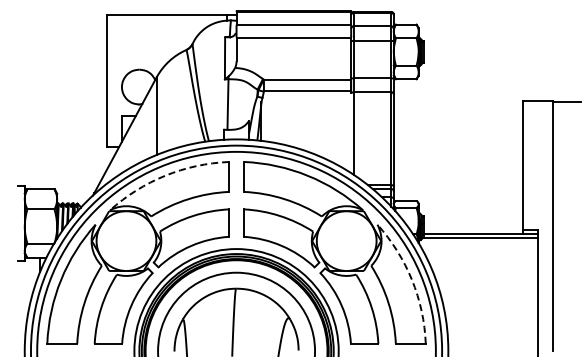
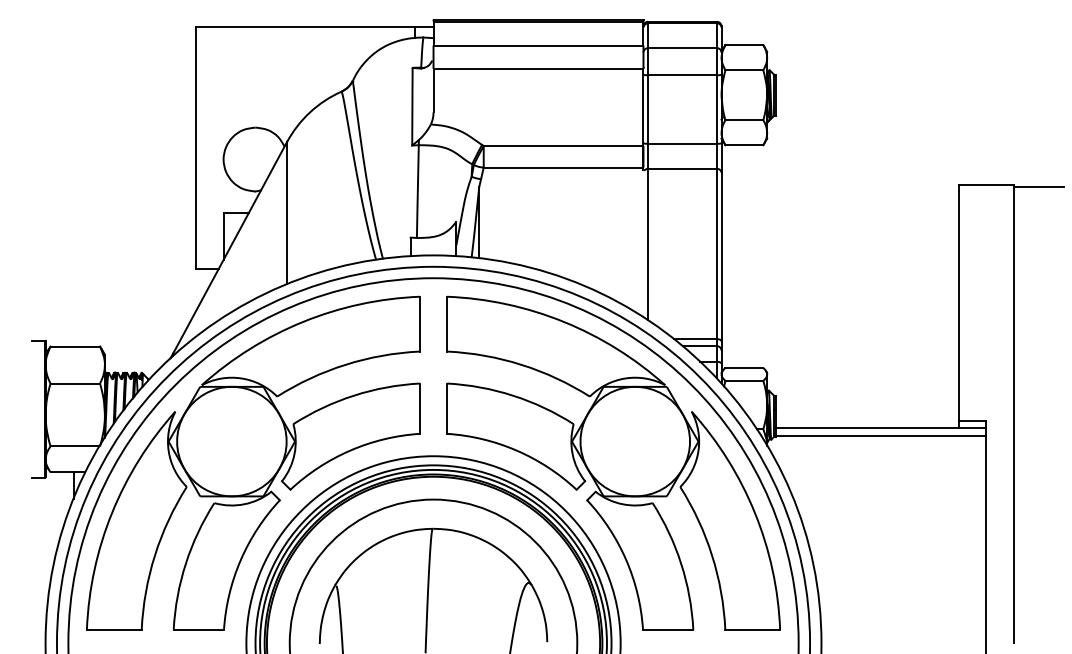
arc: (165, 175) -> (303, 321), dashed -> solid
arc: (412, 280) -> (755, 513), dashed -> solid

